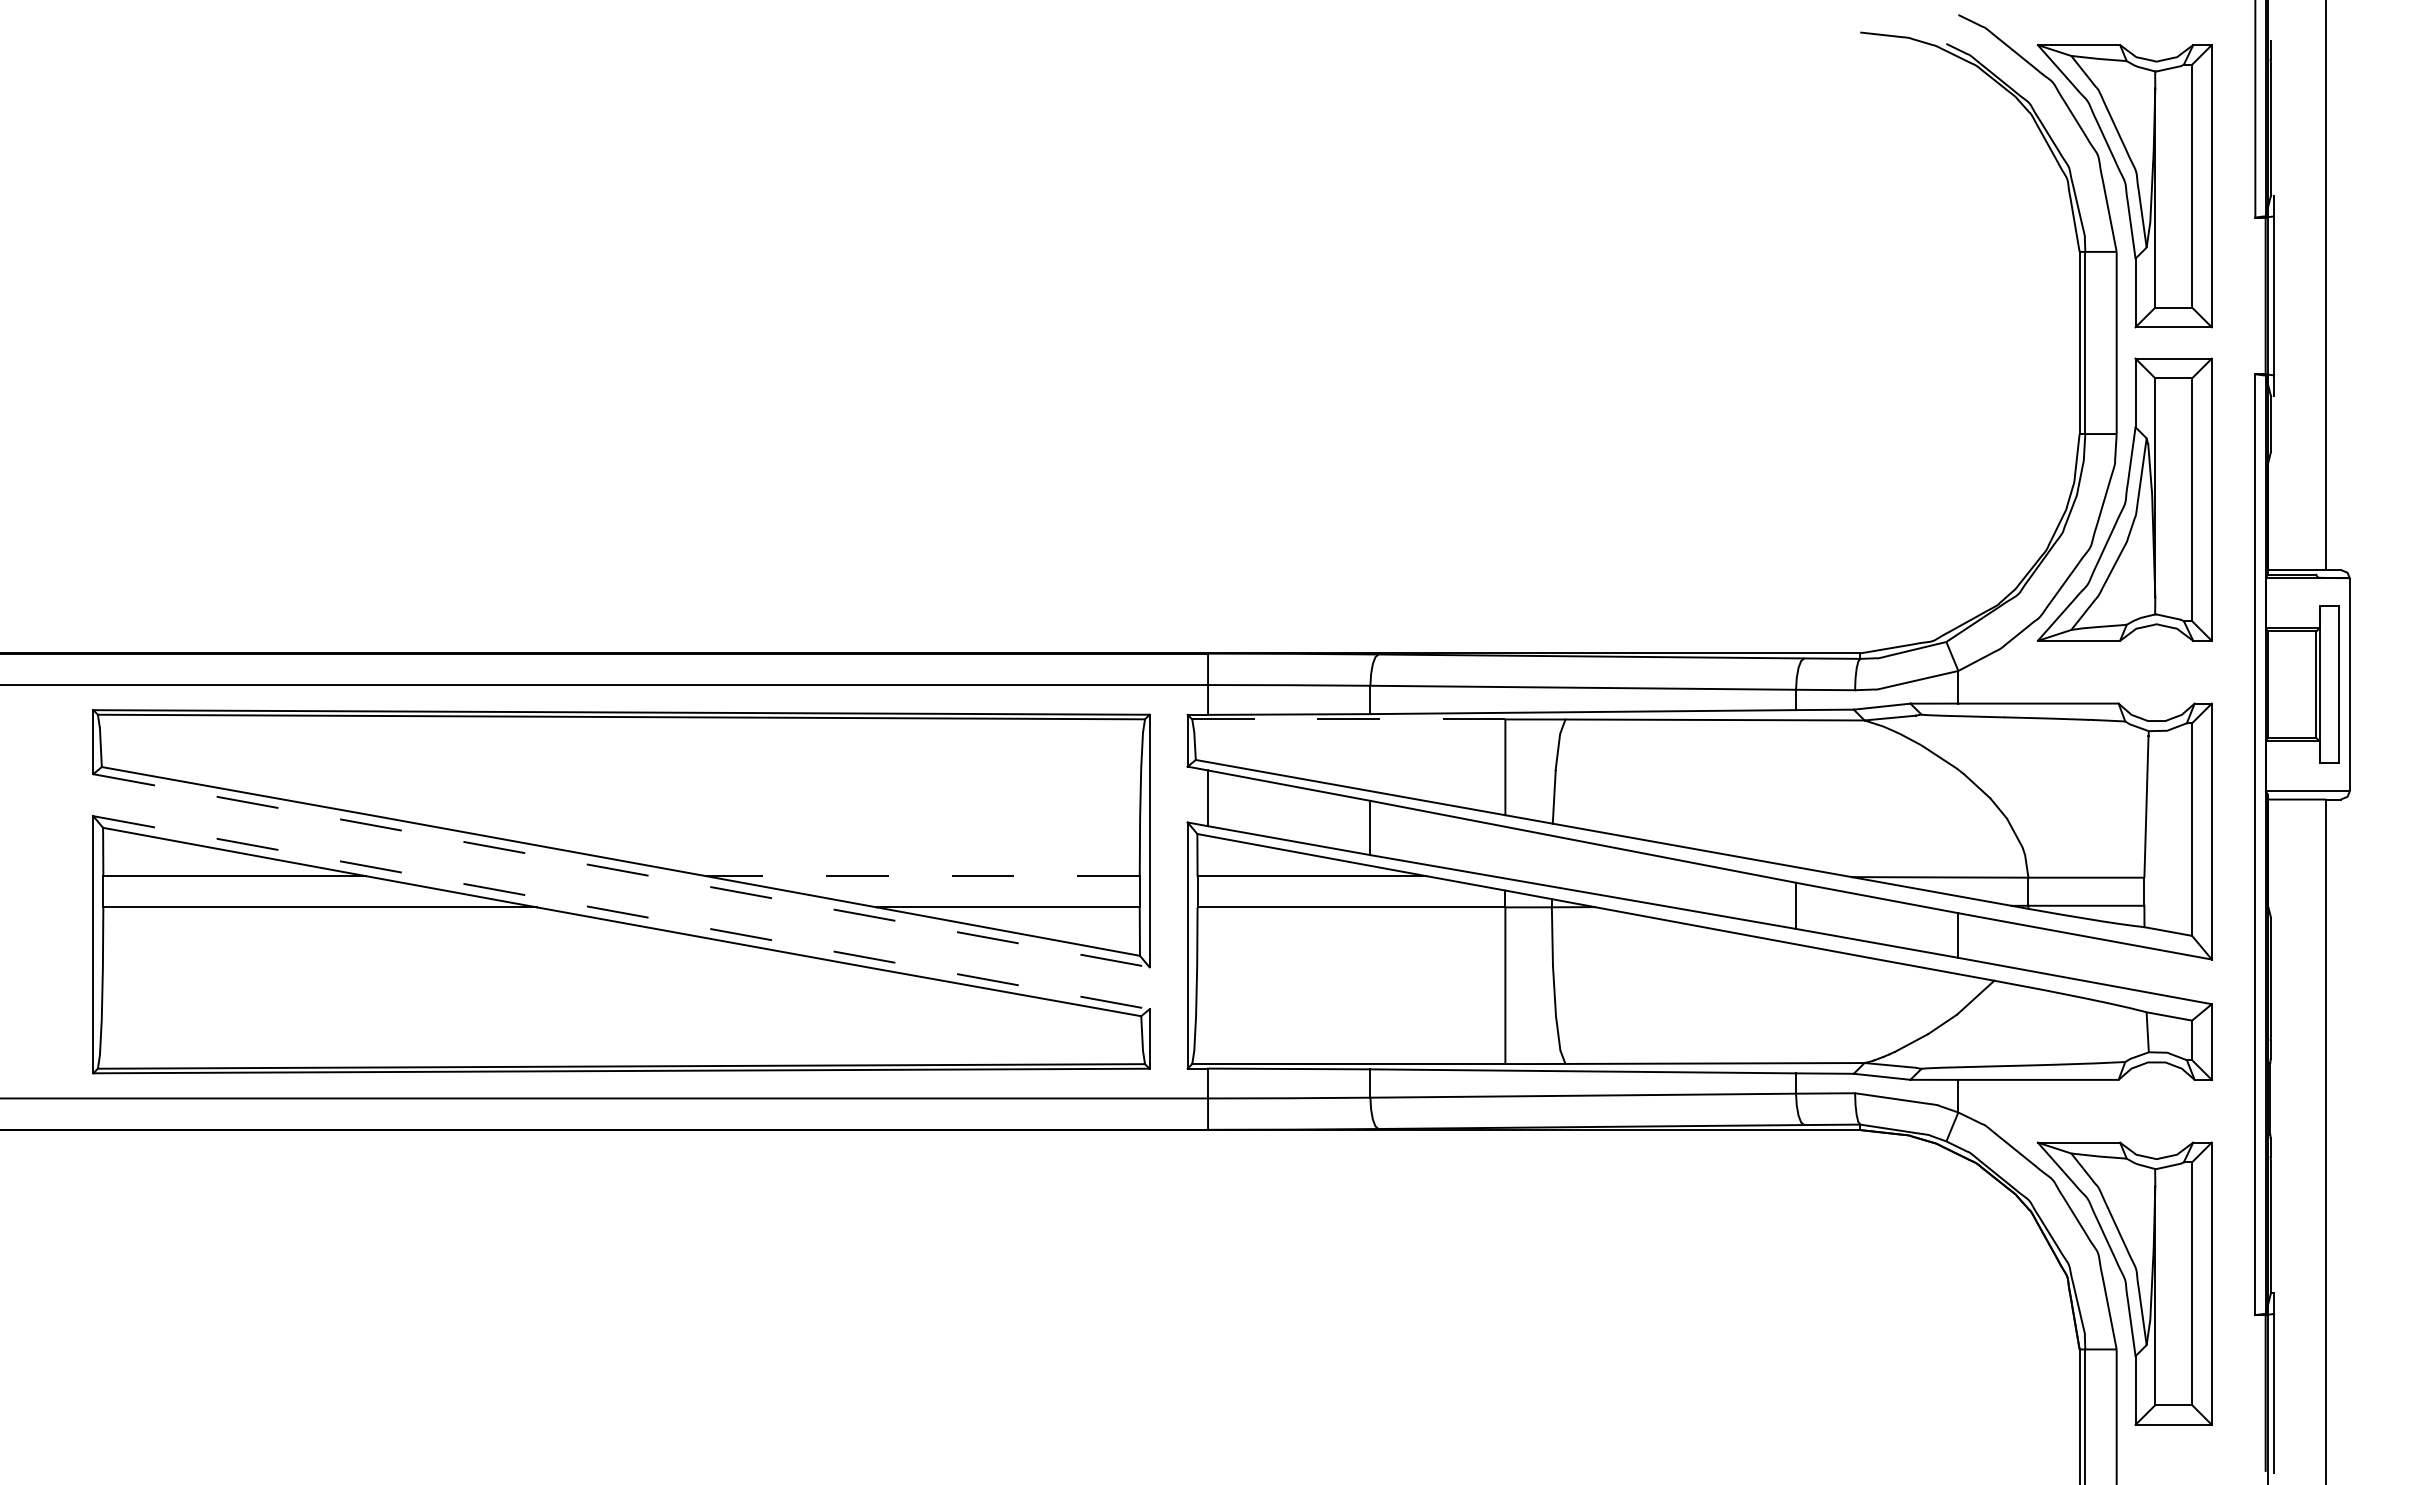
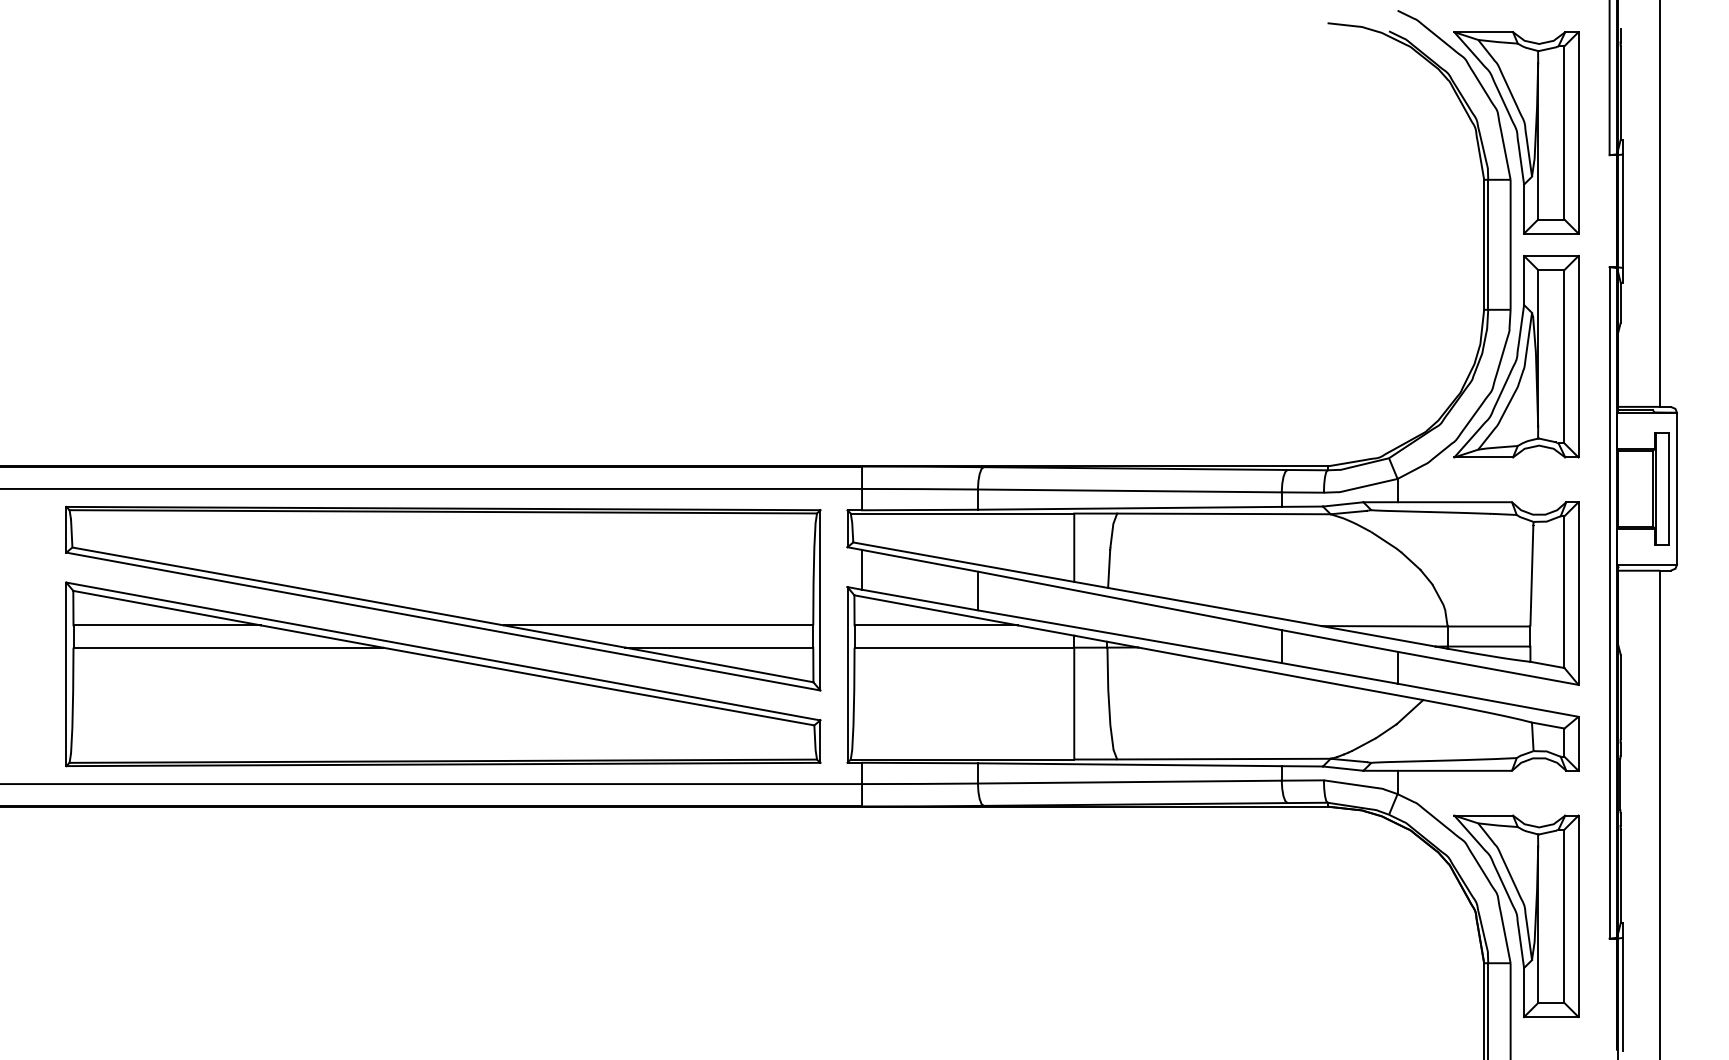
line: (1348, 719) -> (962, 513), dashed -> solid
line: (621, 870) -> (443, 621), dashed -> solid
line: (922, 876) -> (658, 625), dashed -> solid
line: (621, 912) -> (443, 651), dashed -> solid

